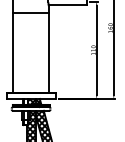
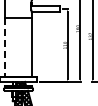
line: (13, 53) -> (5, 47), solid -> dashed

